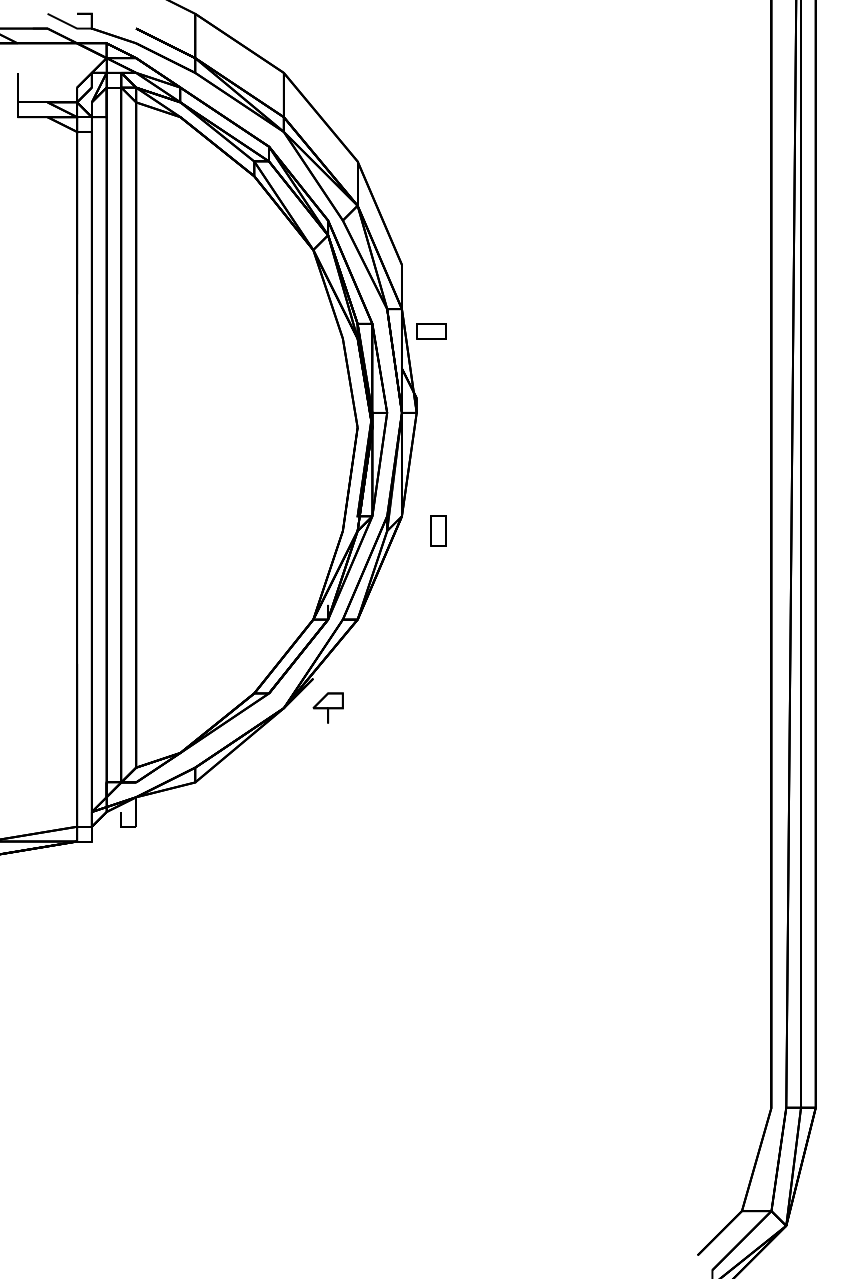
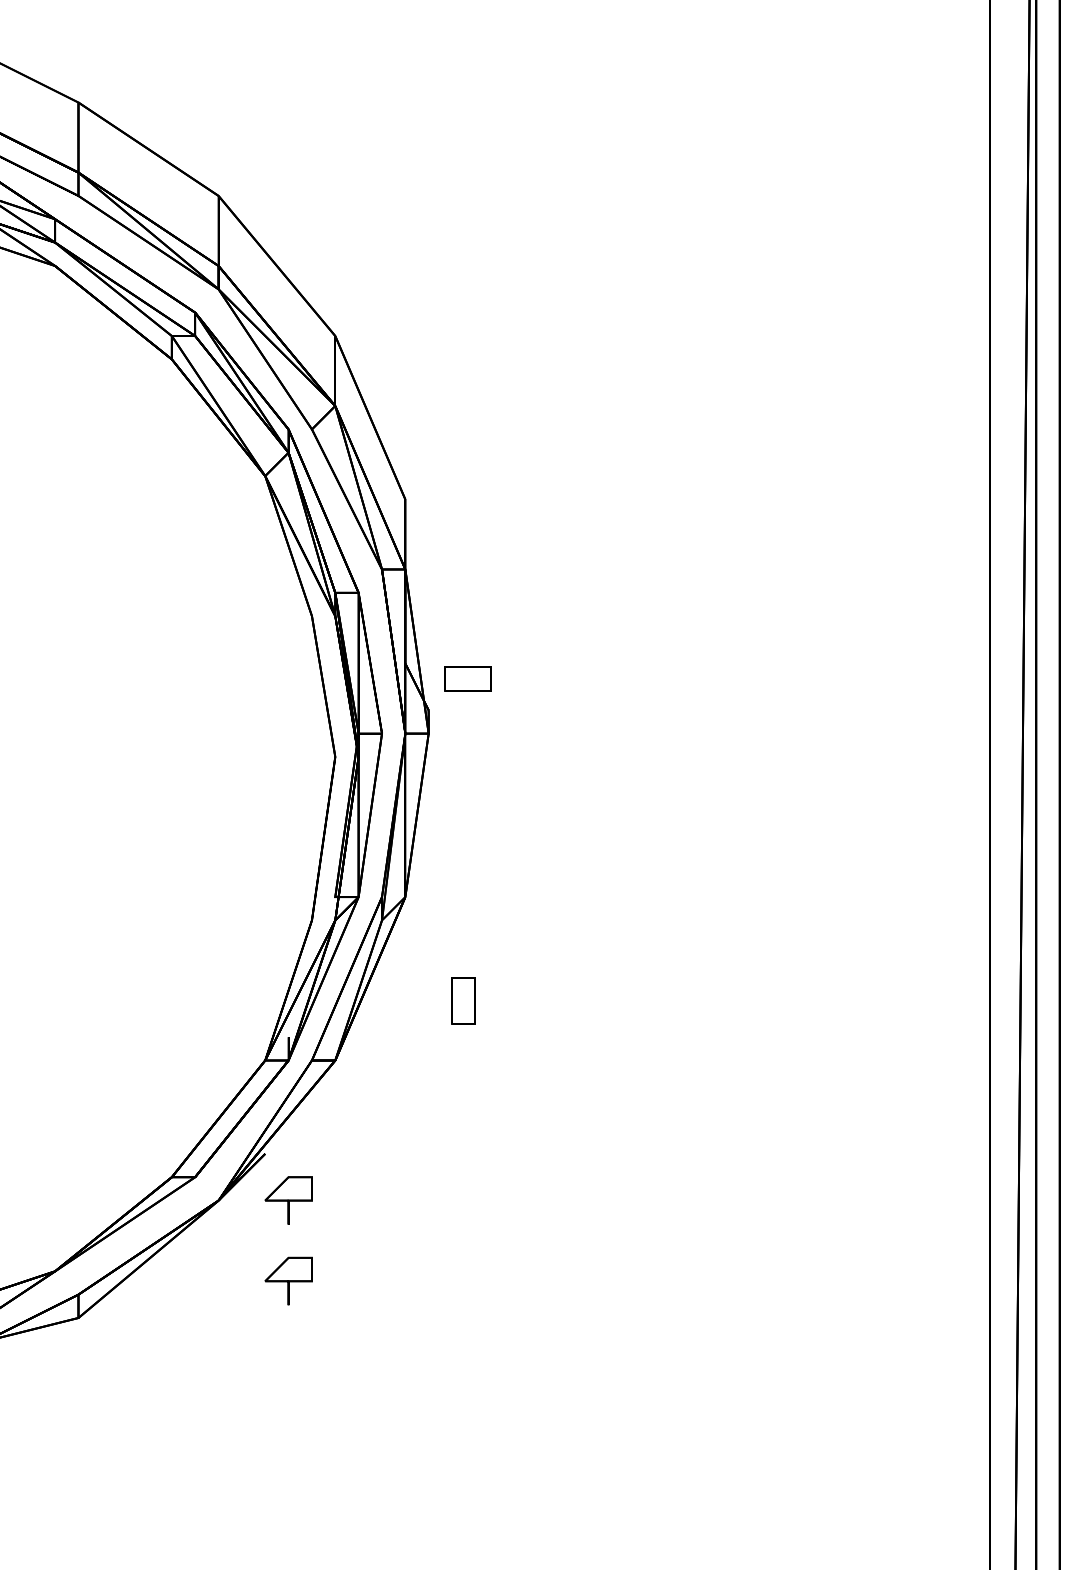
part: (431, 331) -> (467, 679), moved
part: (438, 530) -> (463, 1000), moved
part: (327, 758) -> (287, 1280), added

